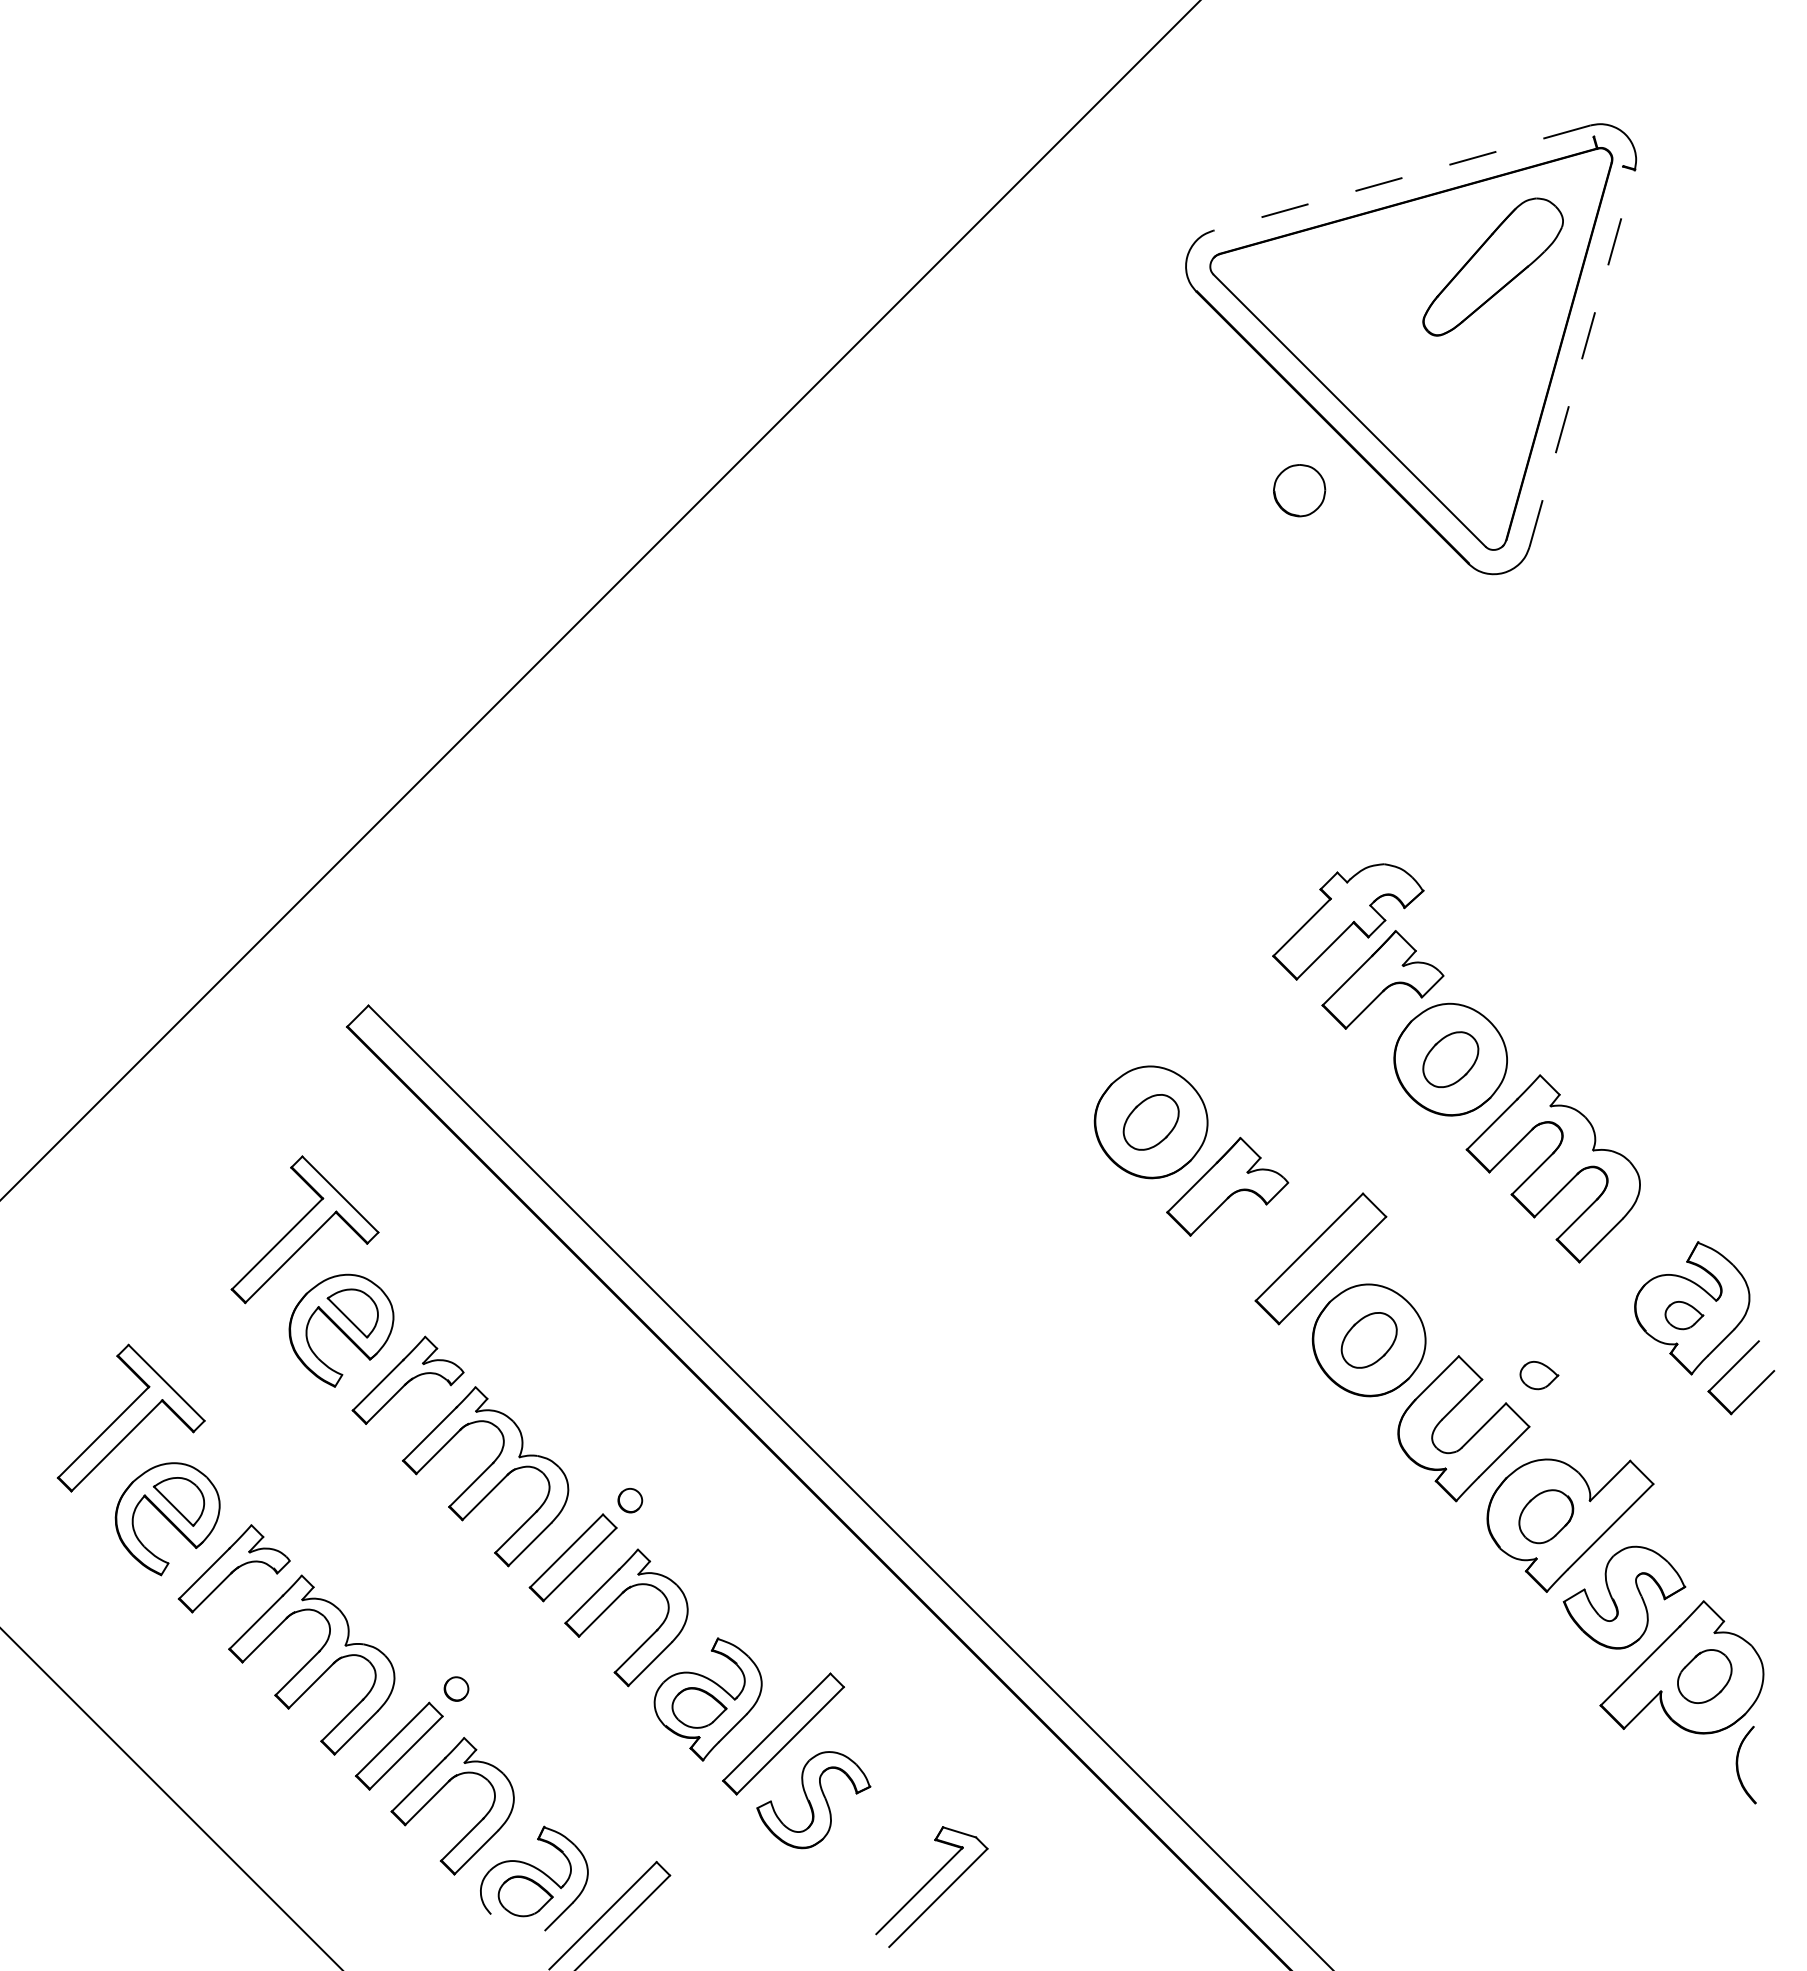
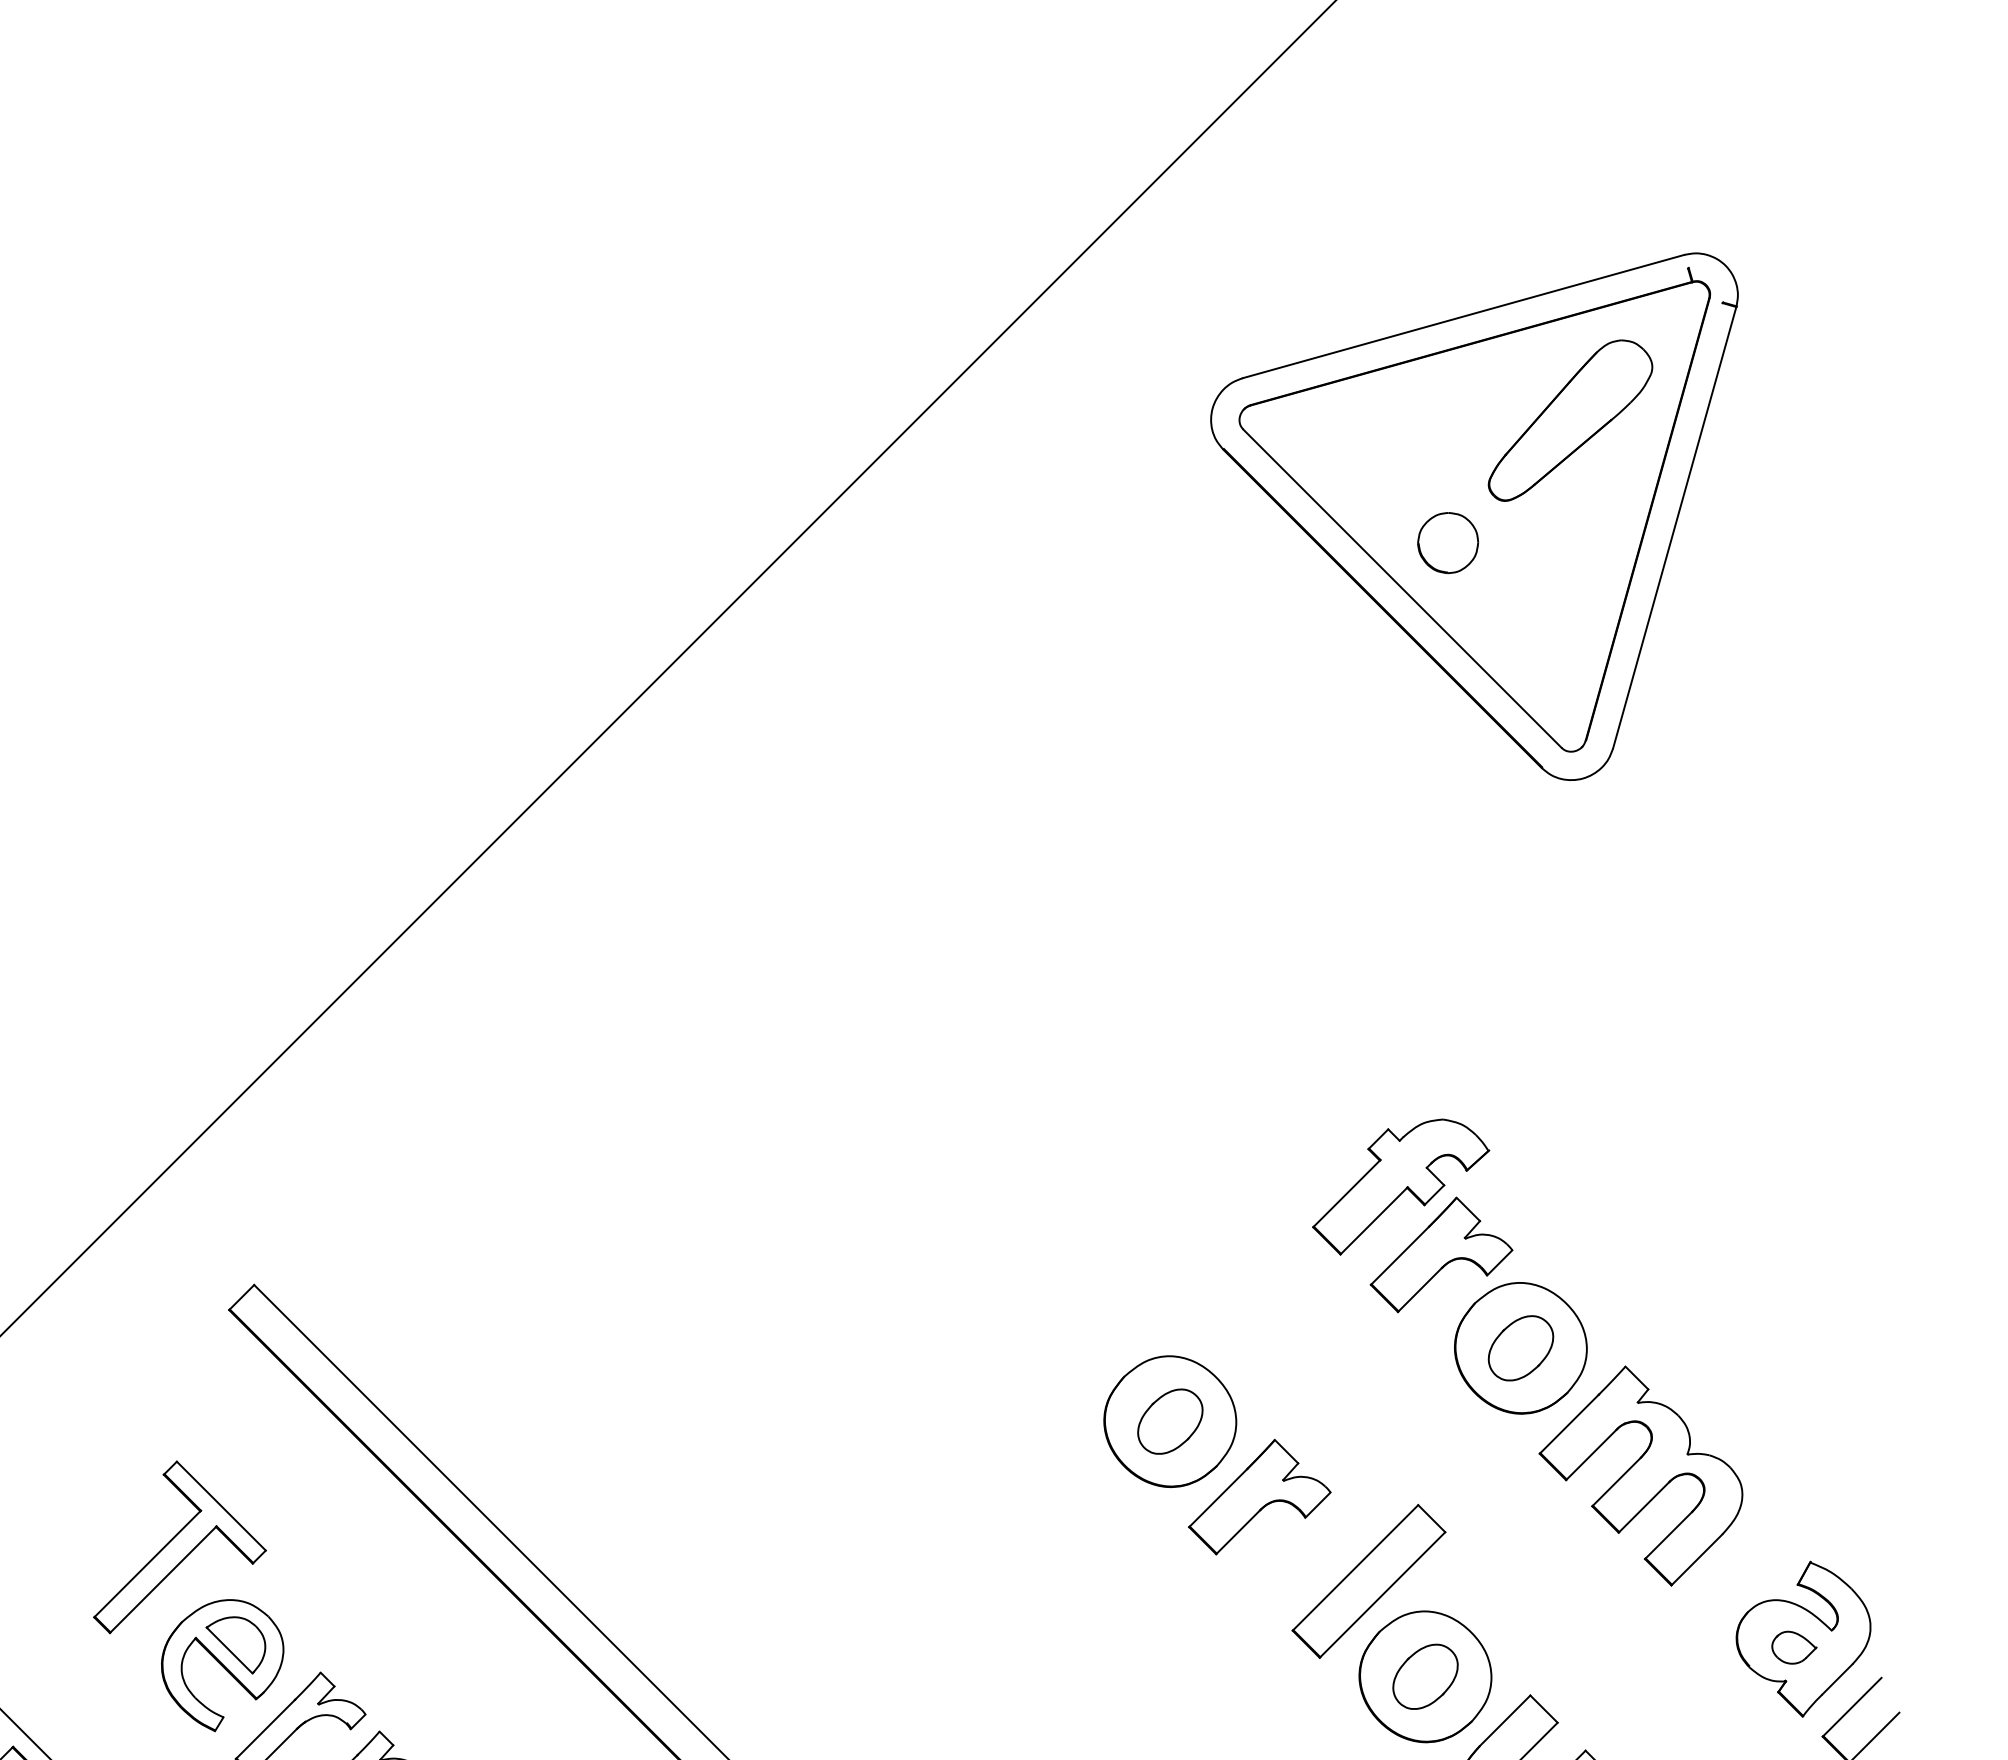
line: (1401, 178) -> (1463, 316), dashed -> solid
line: (1582, 358) -> (1675, 527), dashed -> solid
part: (1299, 490) -> (1448, 542), moved
part: (1539, 1375) -> (1624, 1717), removed

